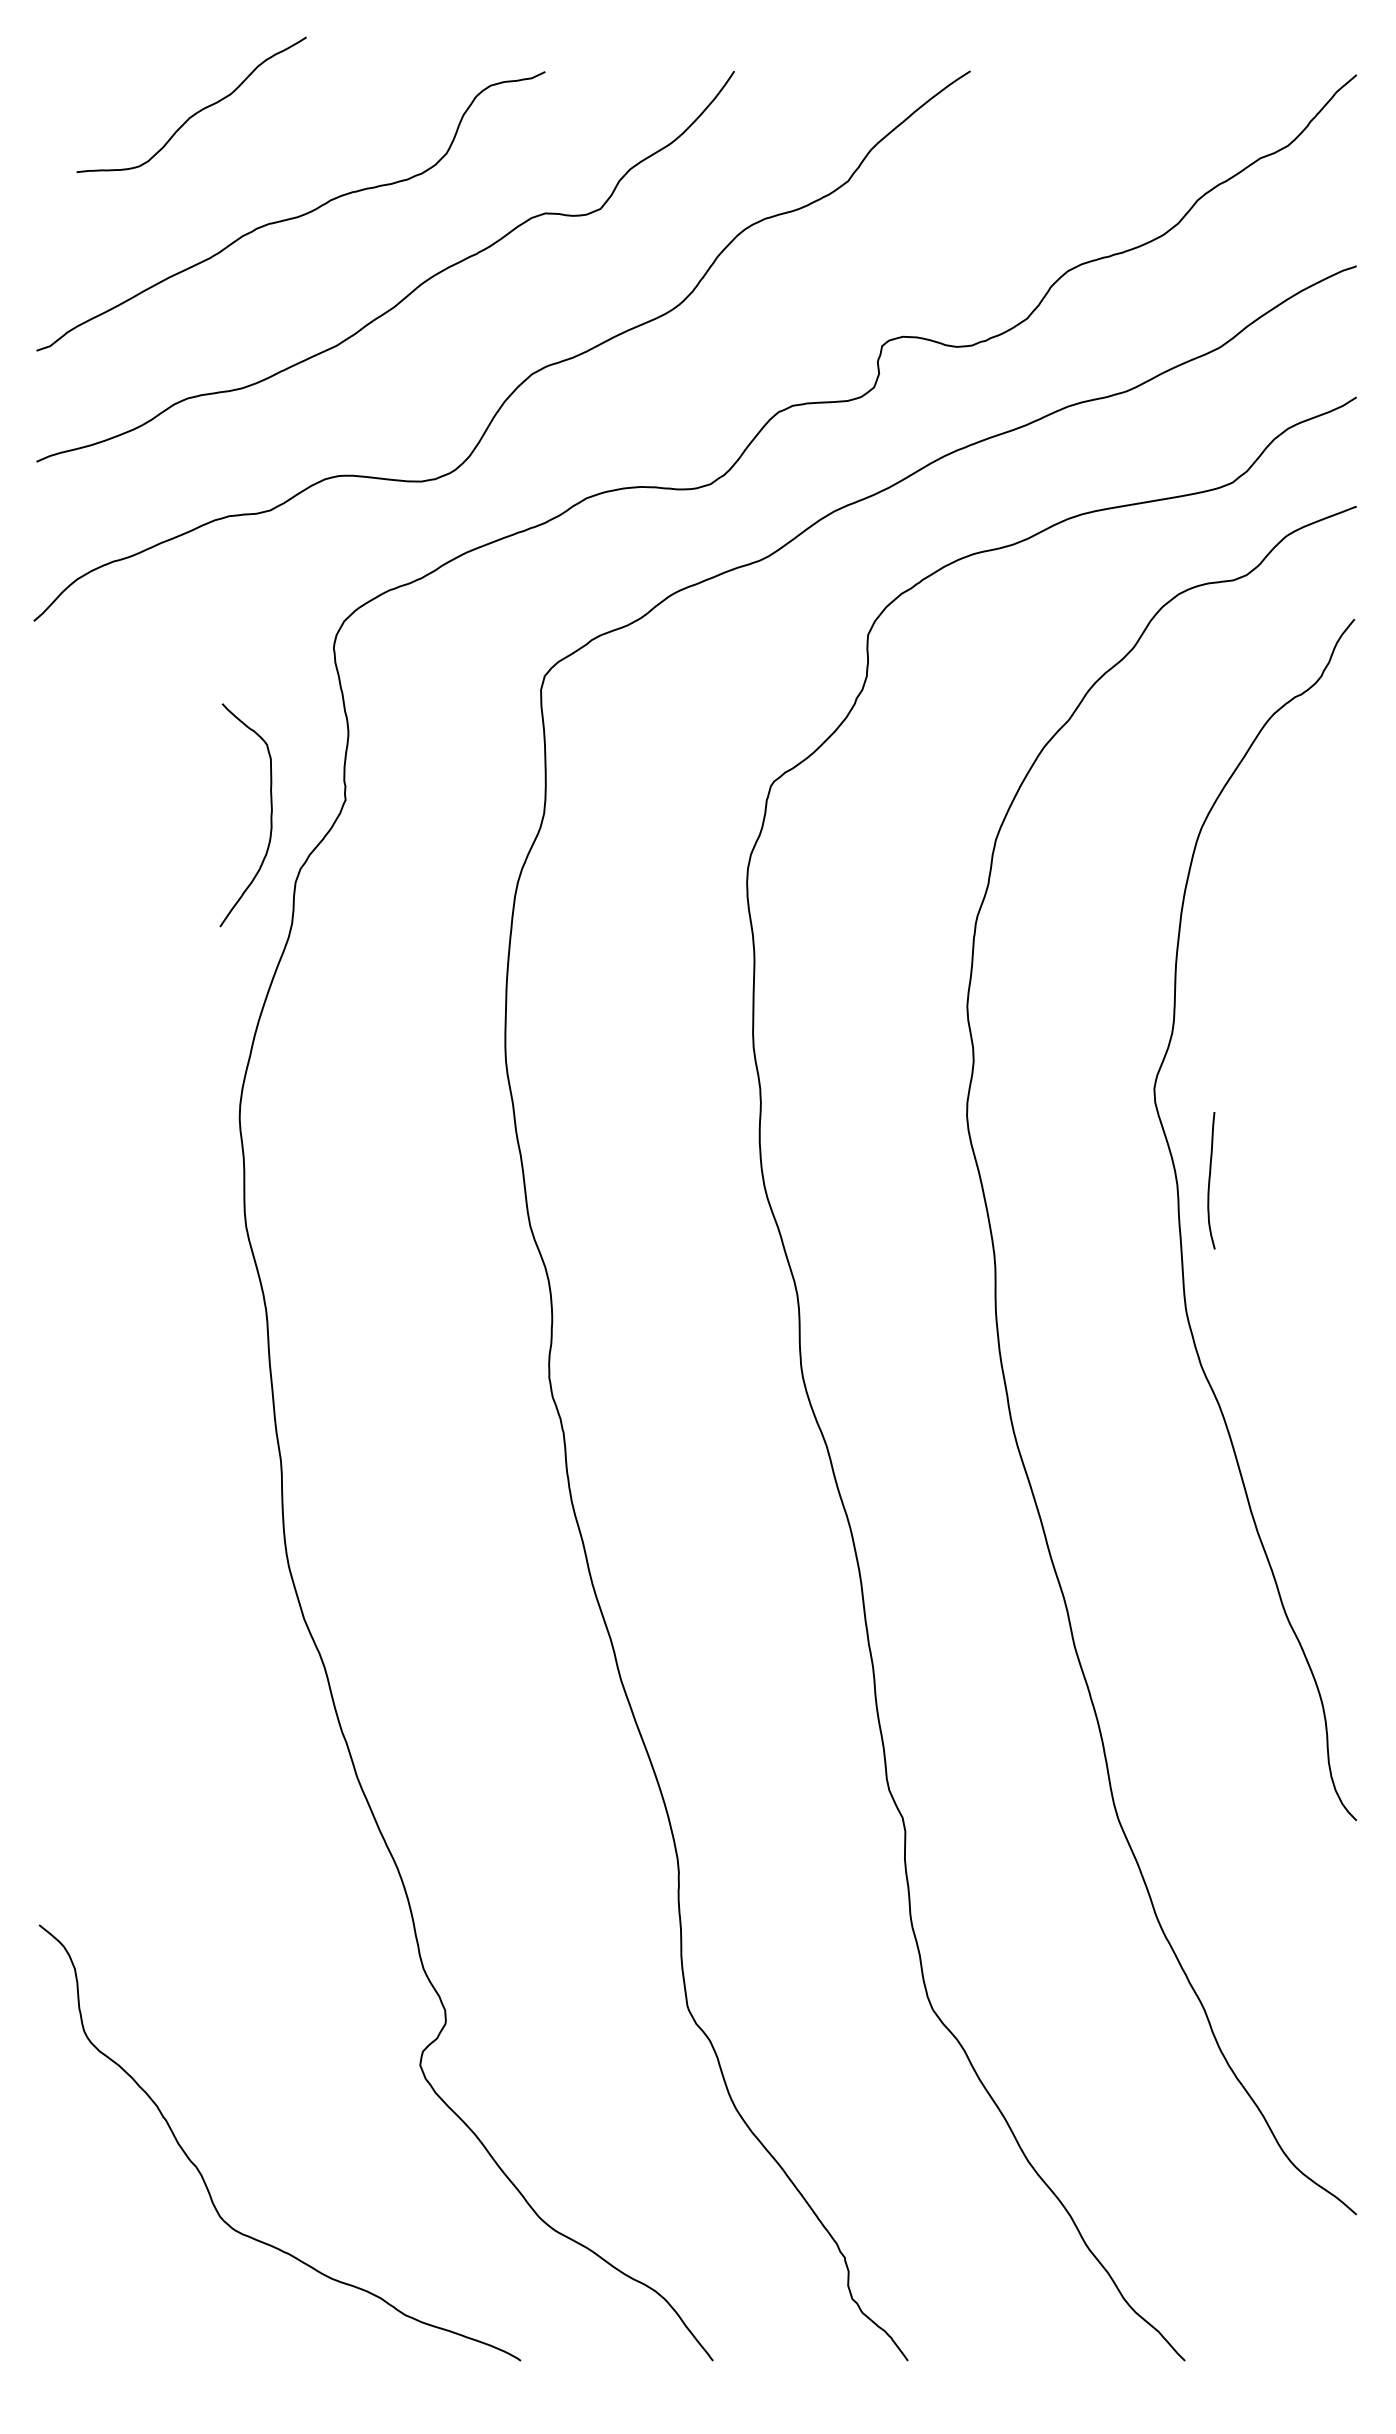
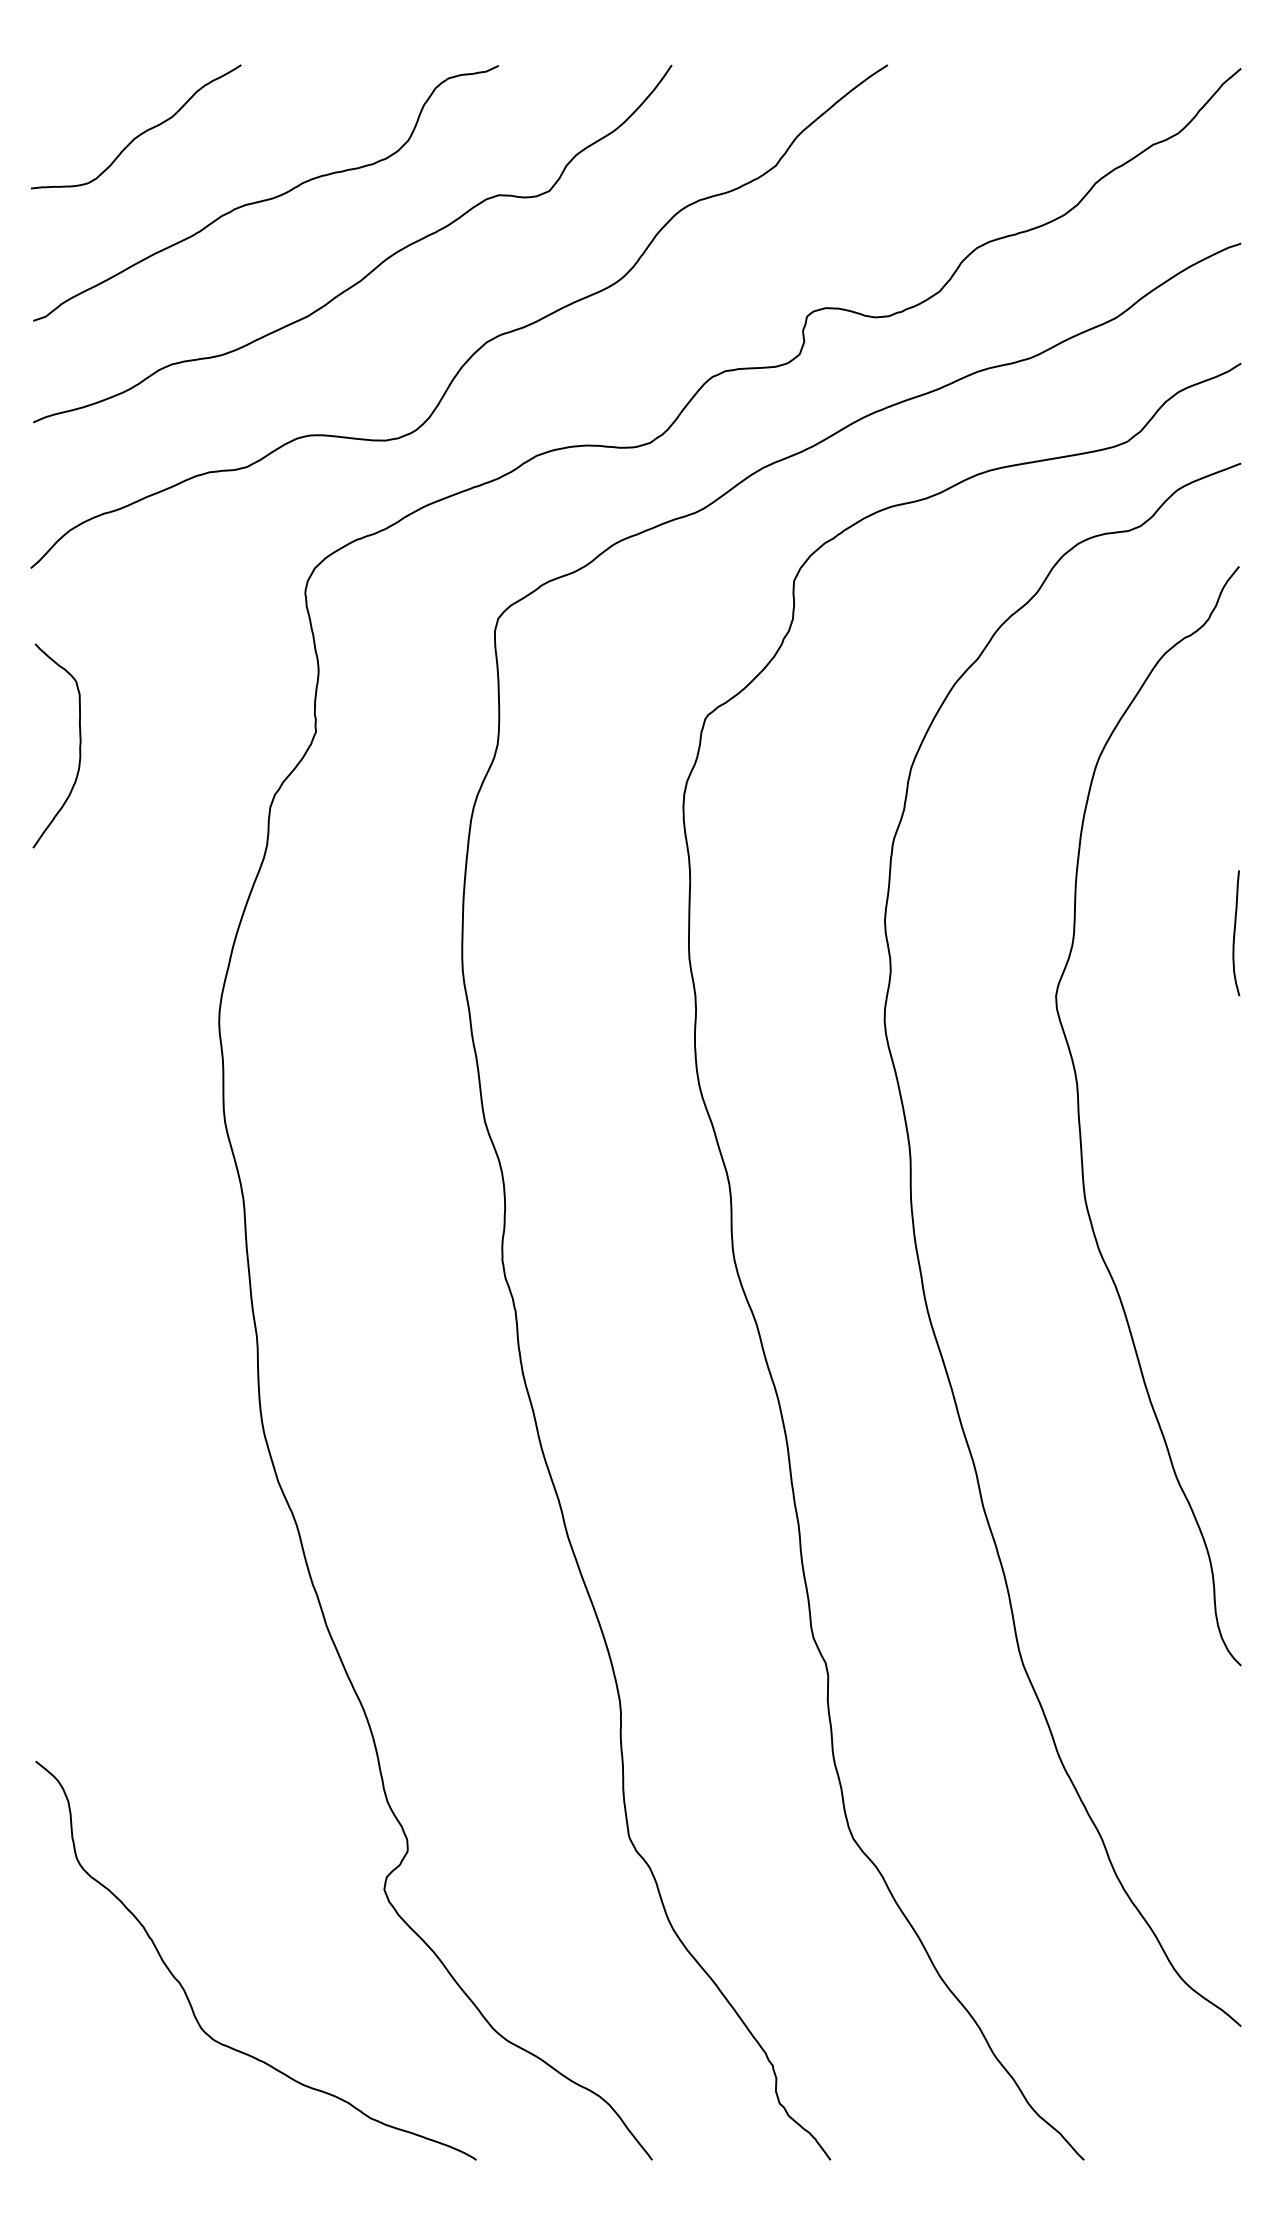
curve: (196, 112) -> (140, 133), moved
curve: (270, 814) -> (79, 745), moved
curve: (1210, 1180) -> (1235, 933), moved

